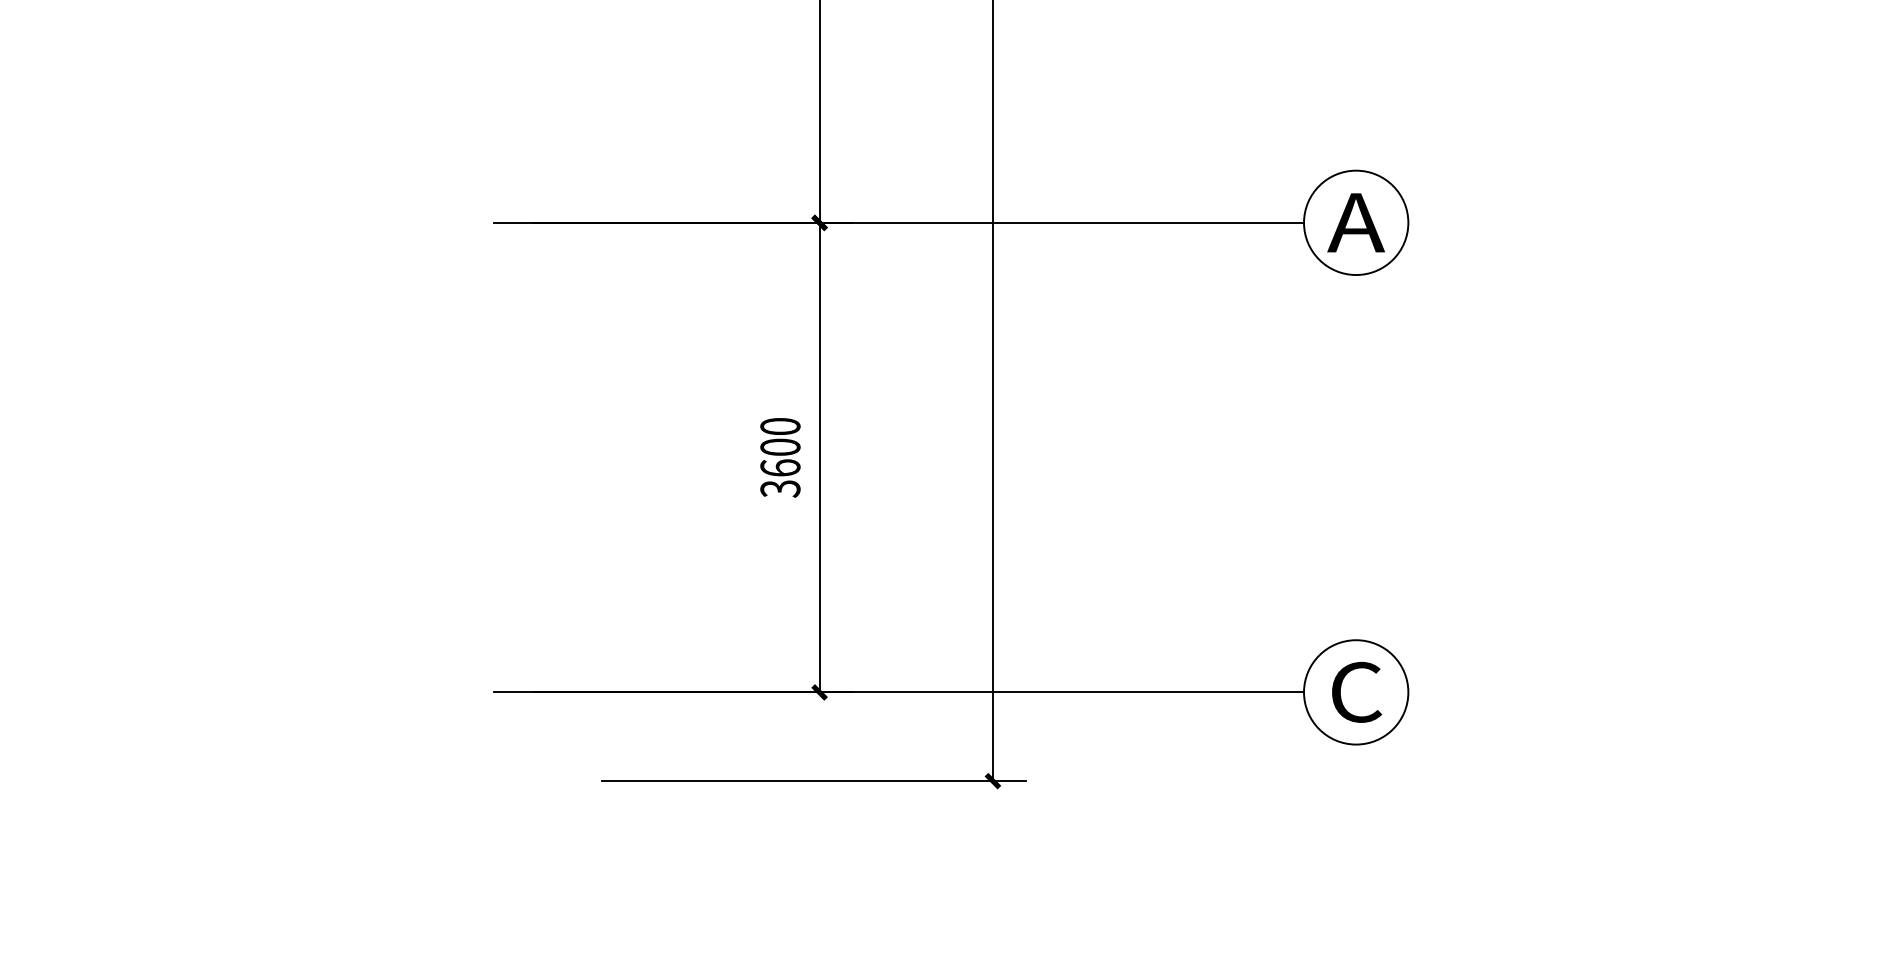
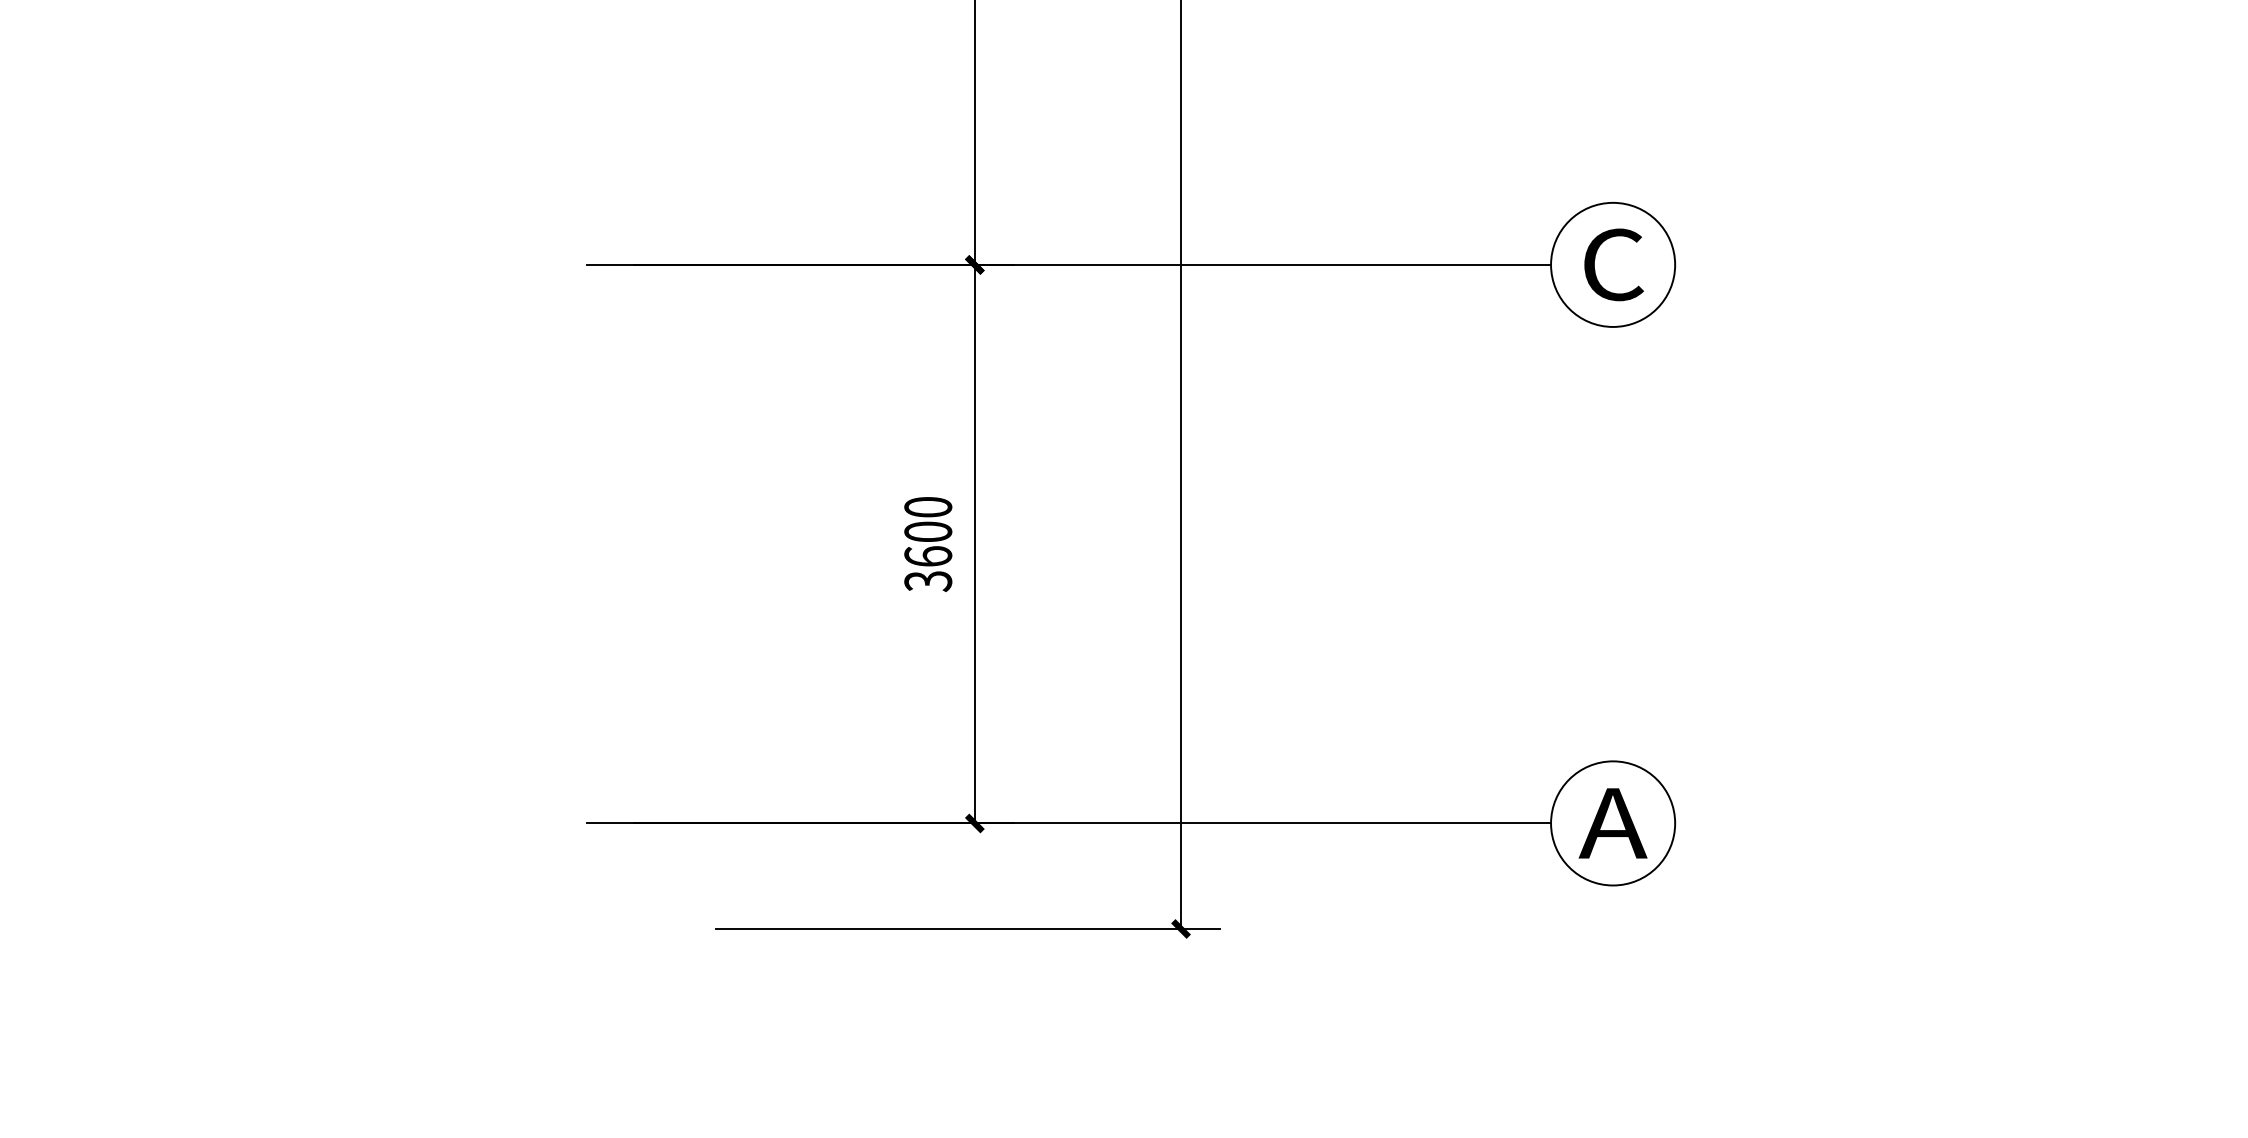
text: (1355, 222) -> (1612, 264), A -> C
text: (1355, 692) -> (1612, 823), C -> A

